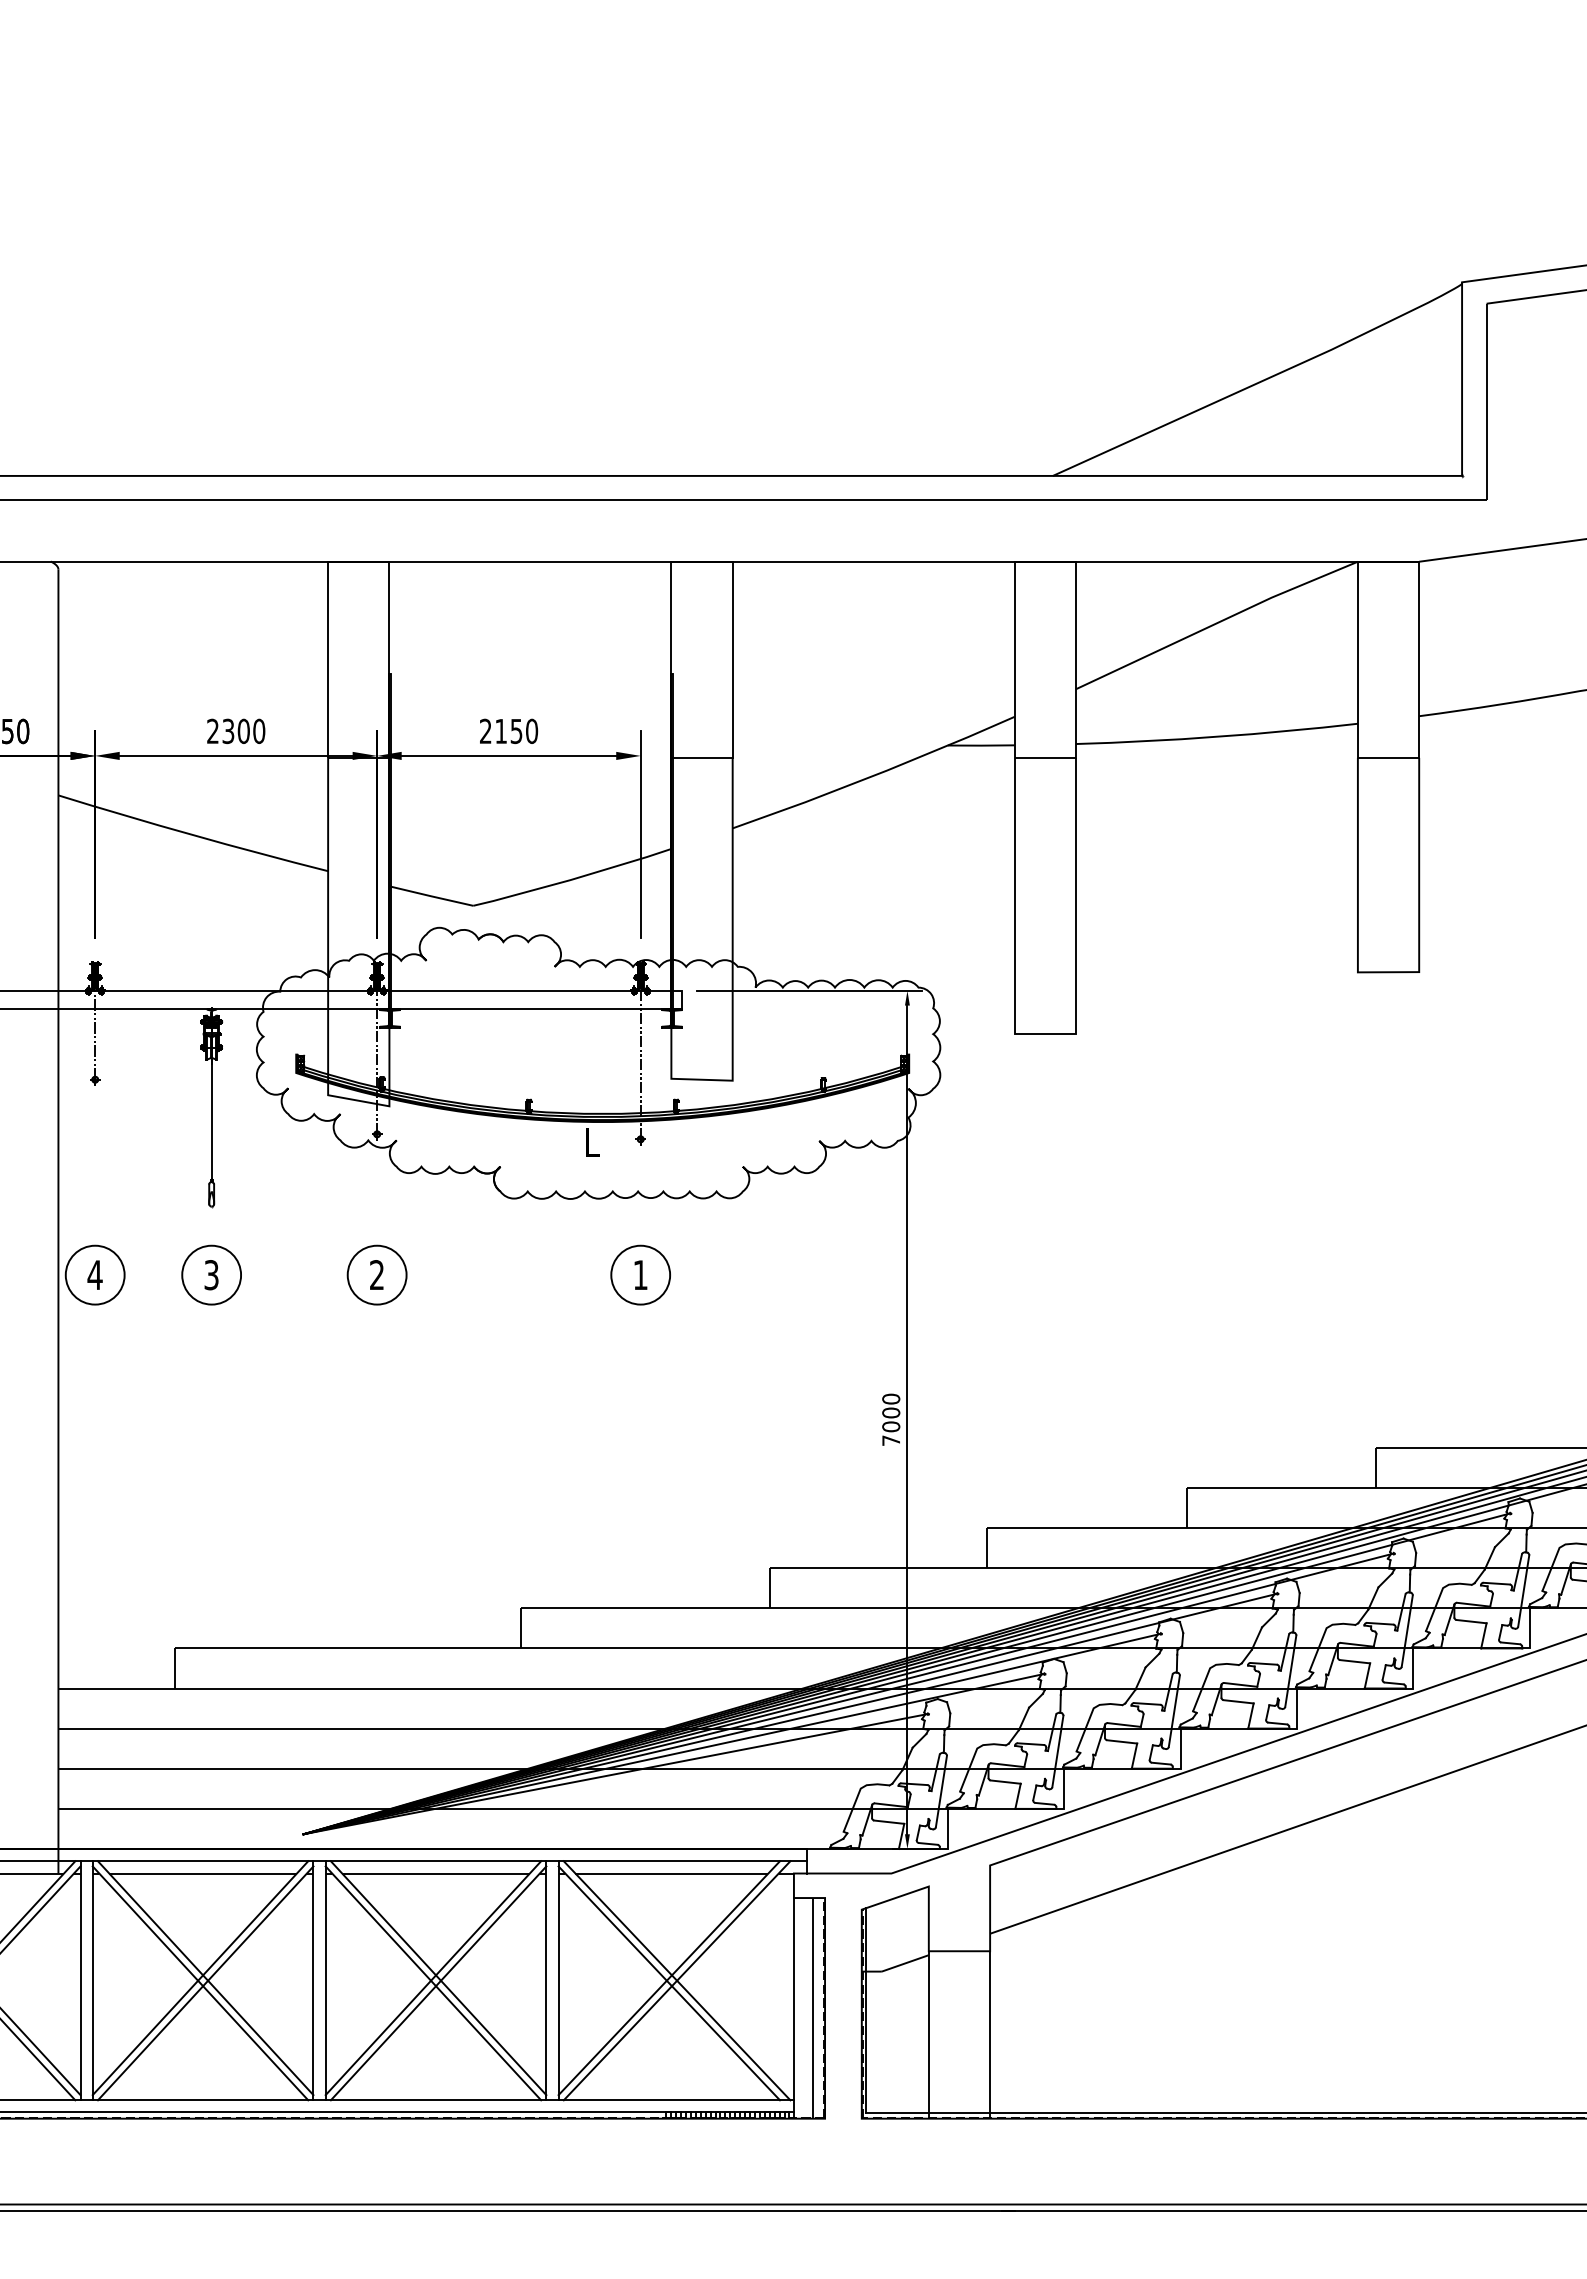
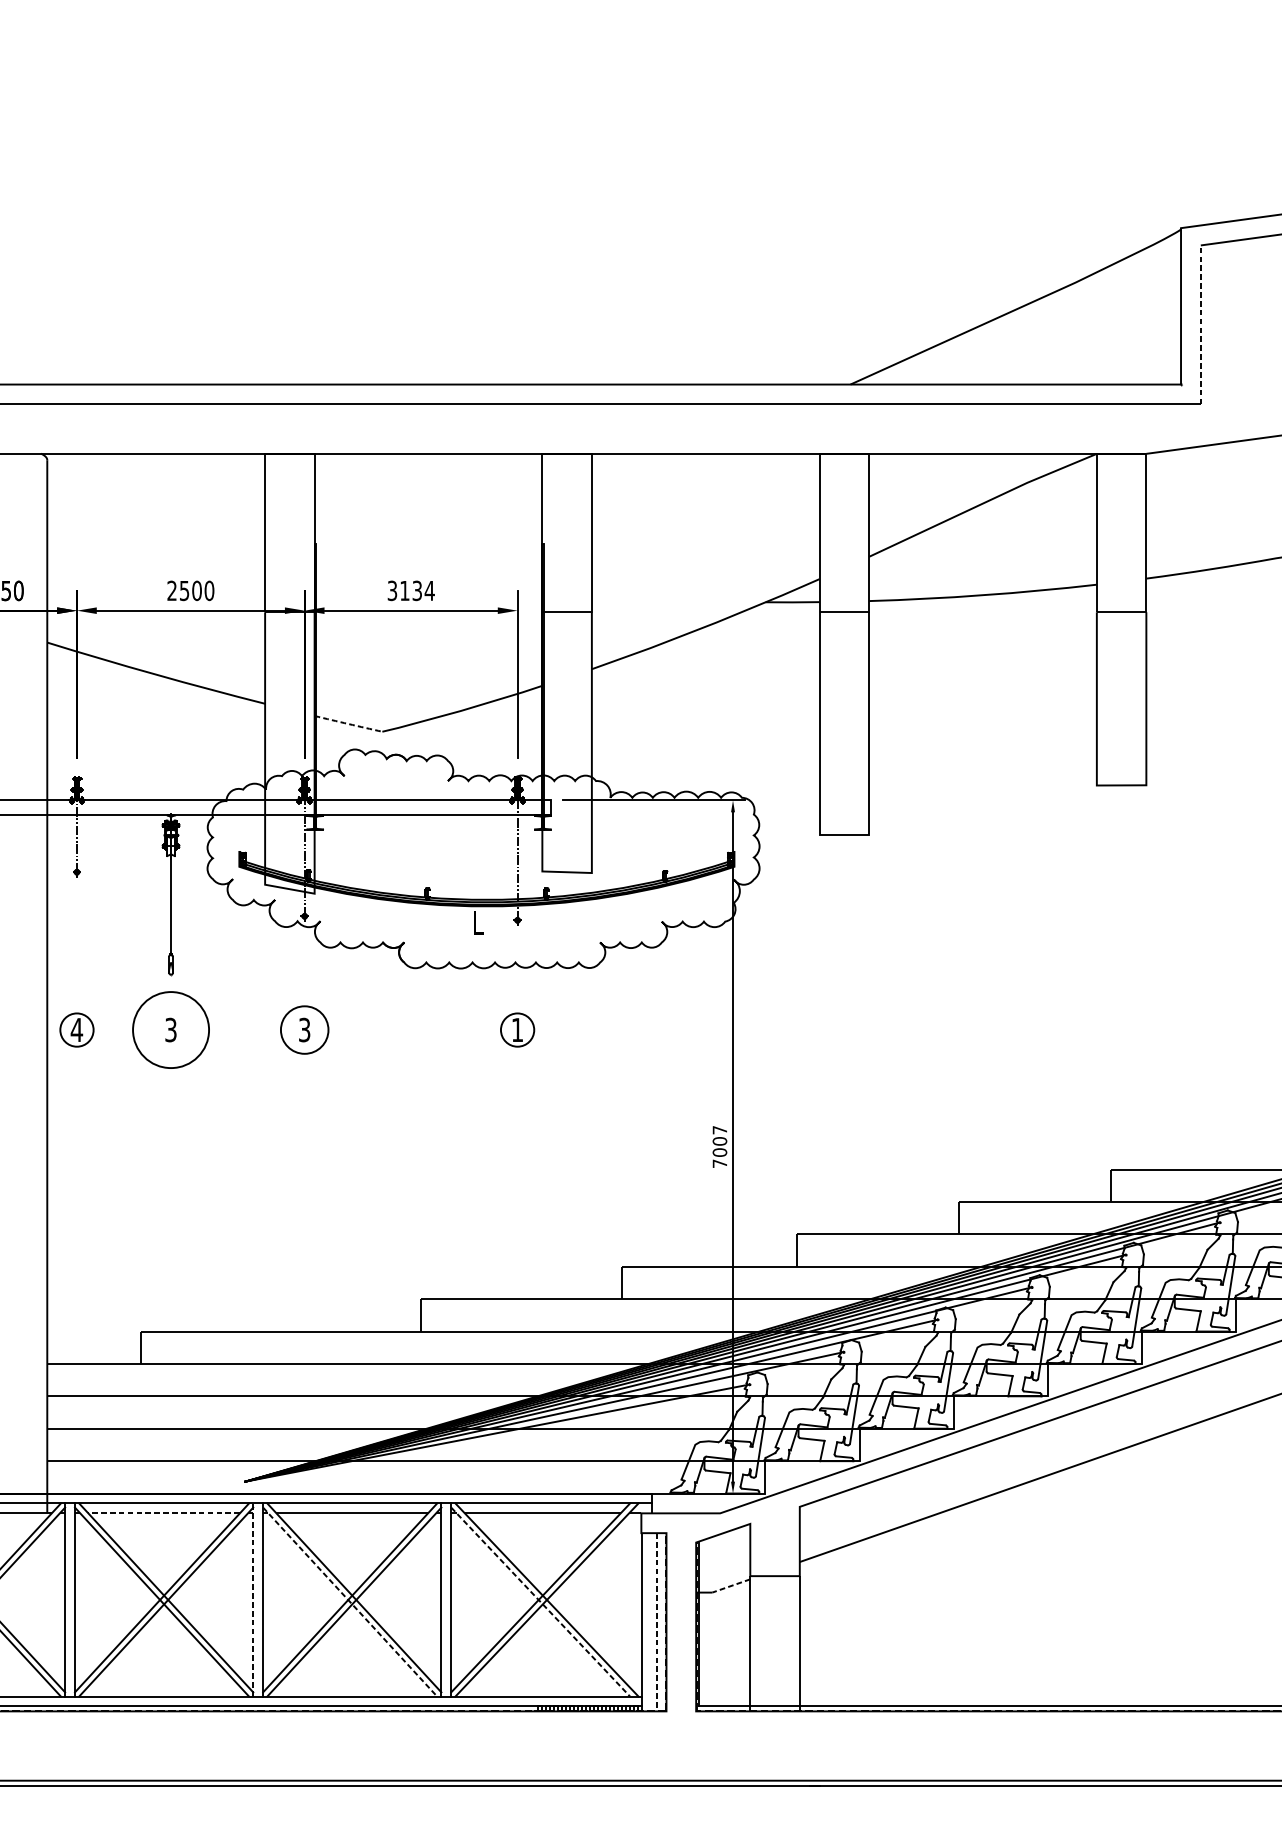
line: (1486, 401) -> (1200, 324), solid -> dashed
text: (228, 730) -> (184, 590), 2300 -> 2500
text: (509, 731) -> (411, 590), 2150 -> 3134
line: (431, 896) -> (348, 724), solid -> dashed
circle: (94, 1274) -> (76, 1029), size x0.7
circle: (211, 1274) -> (170, 1029), size x1.6
circle: (640, 1274) -> (517, 1029), size x0.7
text: (376, 1275) -> (304, 1030), 2 -> 3
text: (891, 1398) -> (720, 1129), 7000 -> 7007
line: (203, 1873) -> (164, 1513), solid -> dashed
line: (905, 1963) -> (731, 1586), solid -> dashed
line: (313, 1980) -> (253, 1599), solid -> dashed
line: (433, 1983) -> (350, 1602), solid -> dashed
line: (669, 1983) -> (540, 1602), solid -> dashed
line: (812, 2008) -> (656, 1622), solid -> dashed

